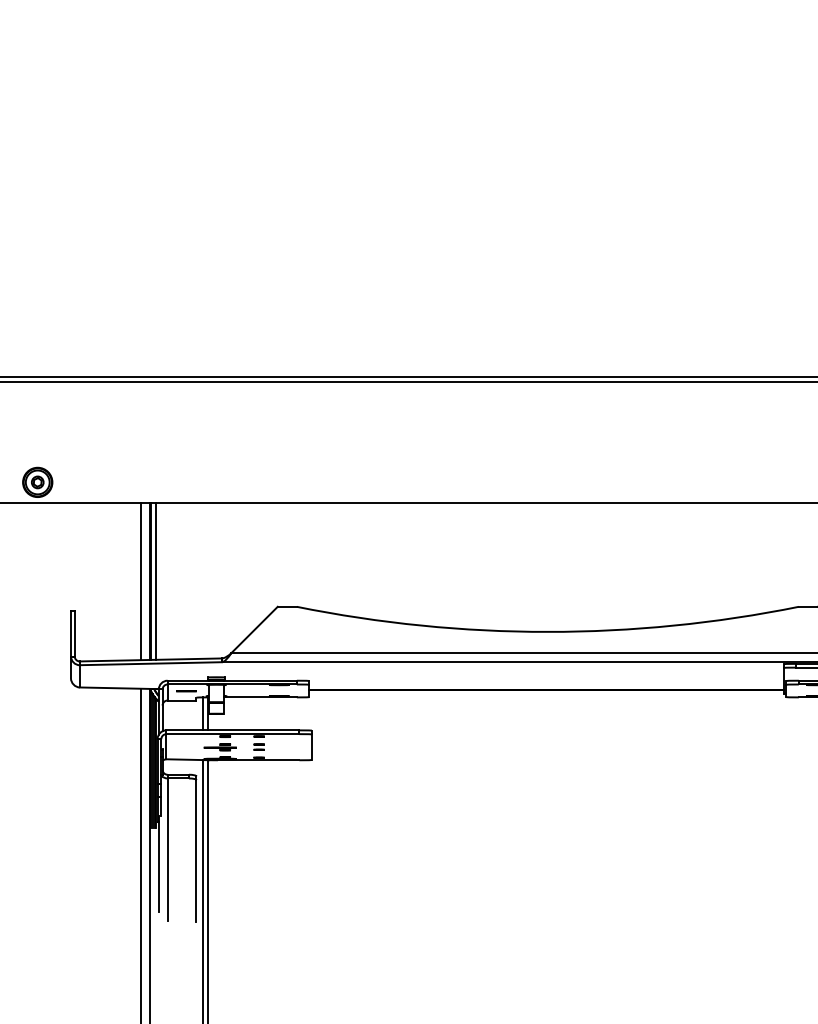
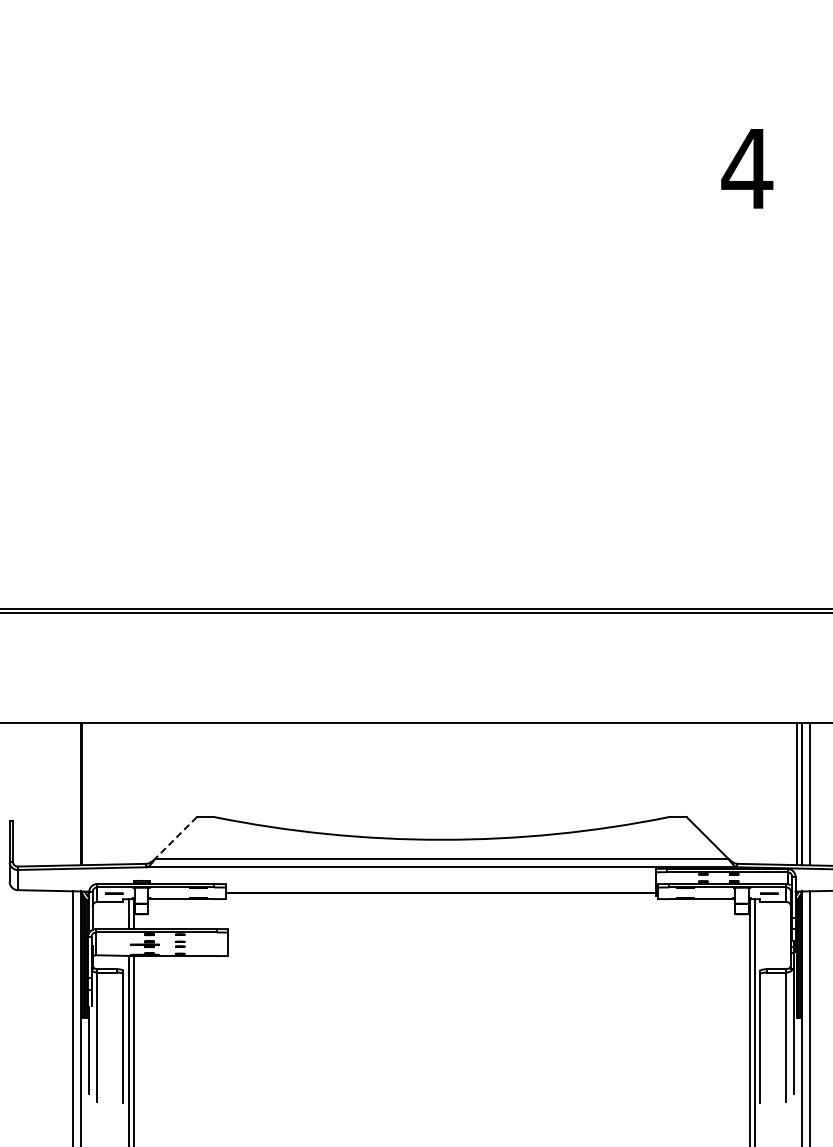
line: (141, 580) -> (73, 793), removed
line: (155, 580) -> (86, 793), removed
line: (254, 630) -> (175, 838), solid -> dashed

